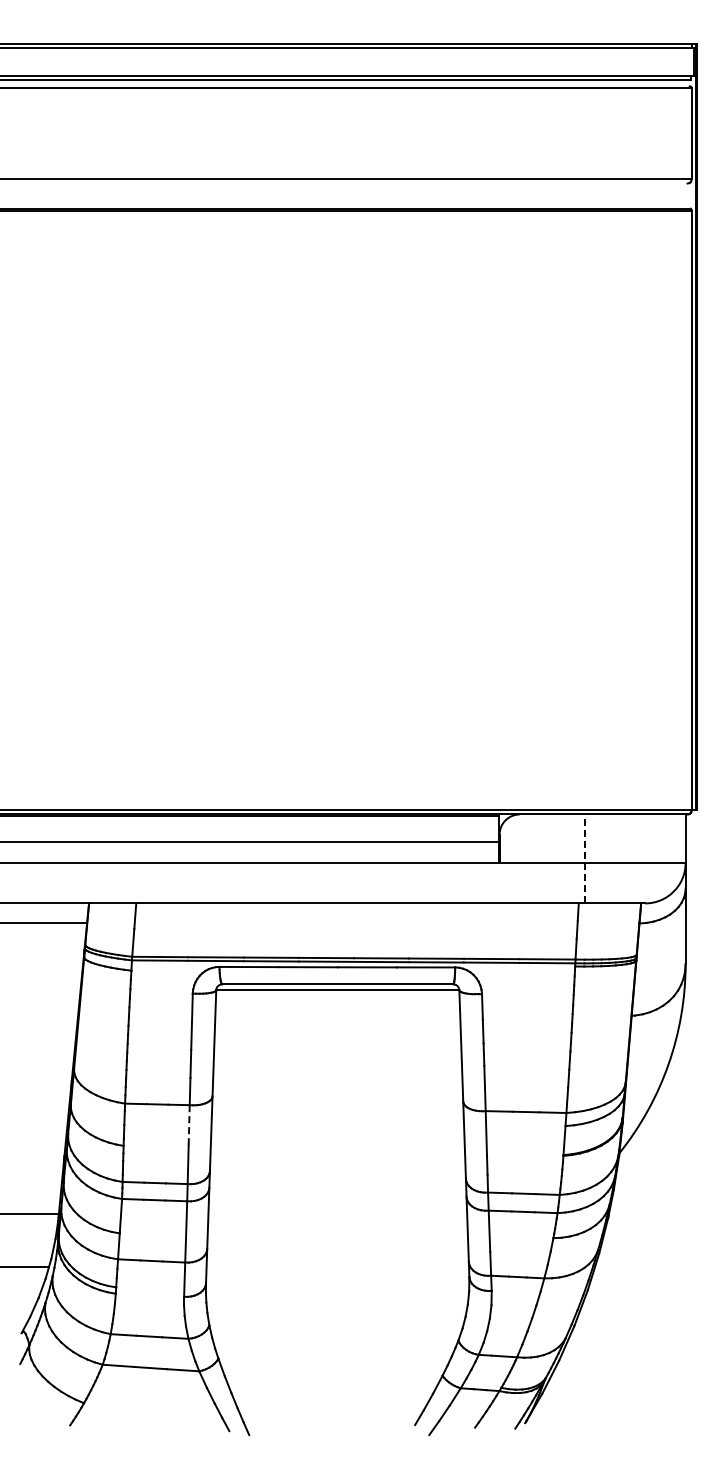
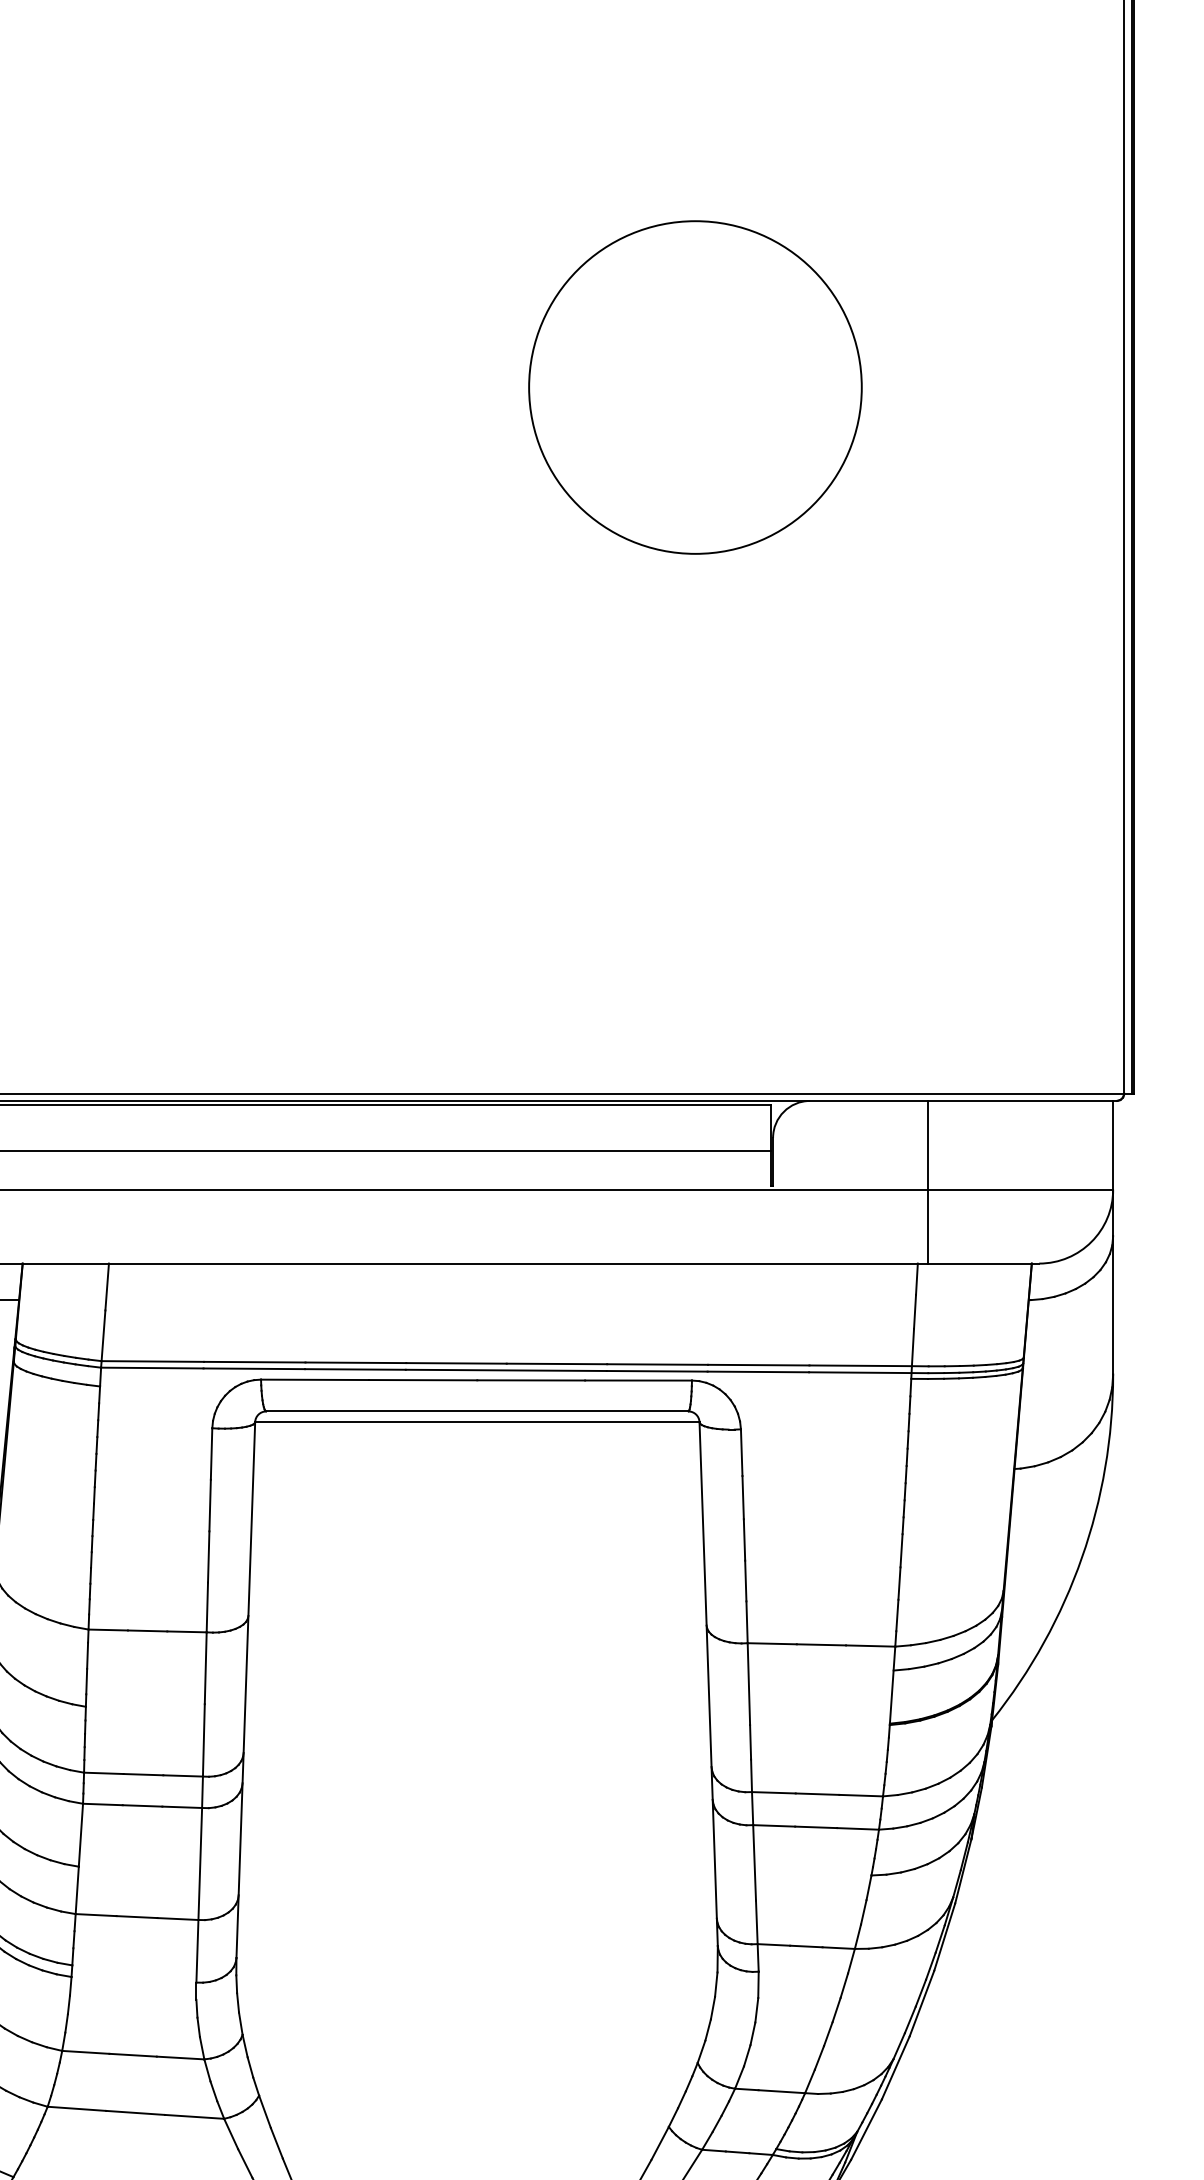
circle: (456, 424) -> (694, 388), added
line: (584, 858) -> (928, 1181), dashed -> solid
line: (189, 1124) -> (206, 1667), dashed -> solid

